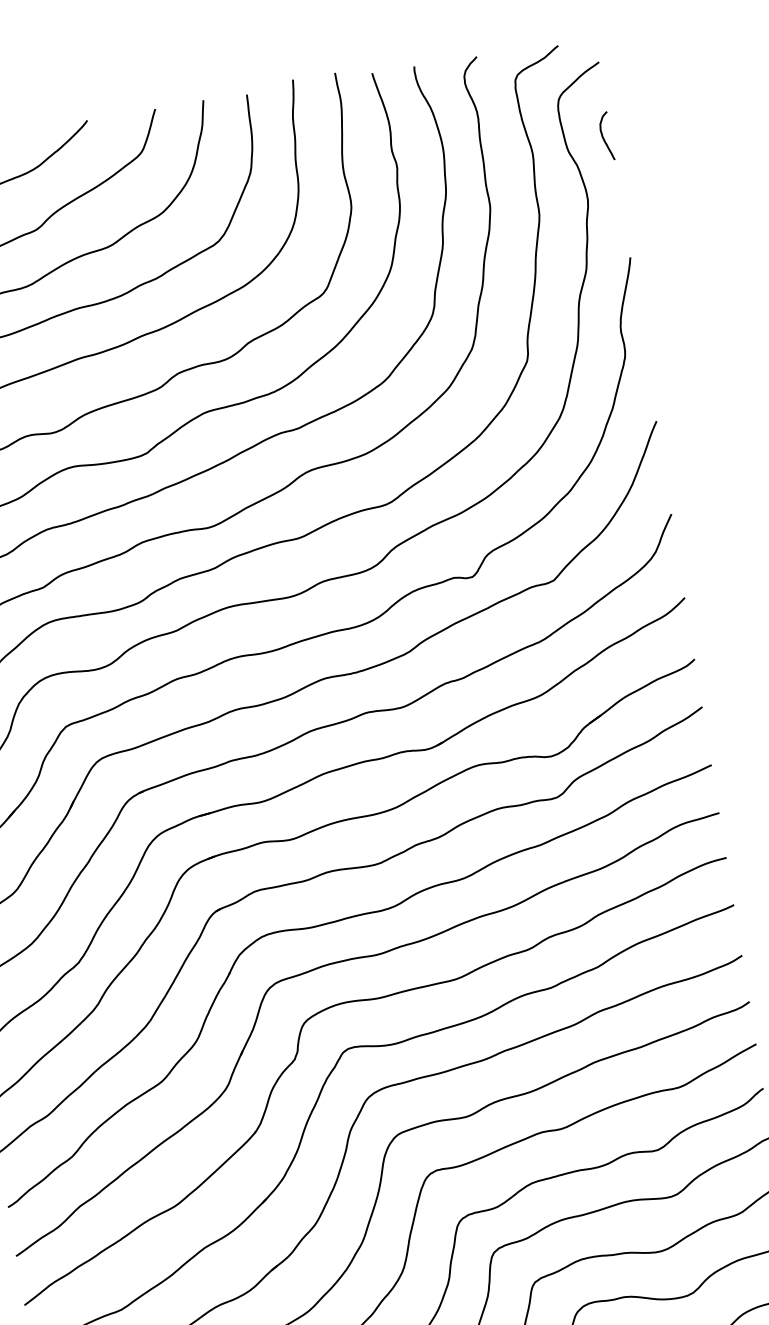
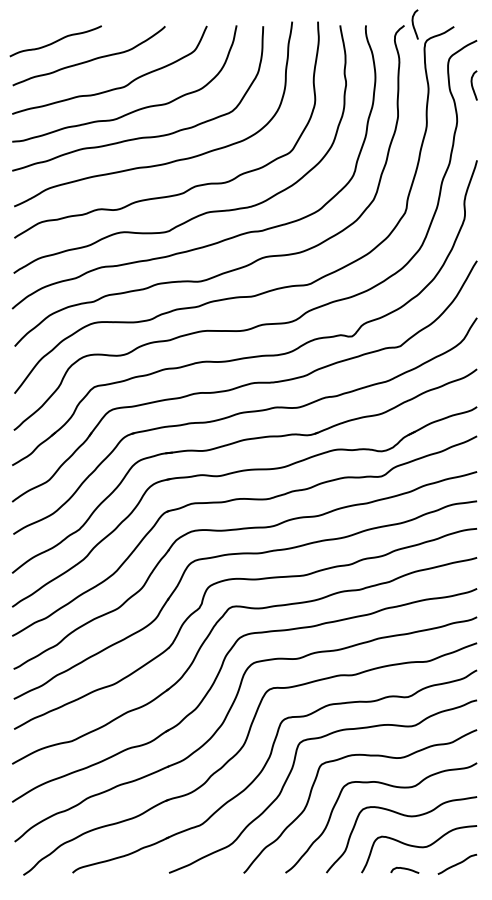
curve: (491, 52) -> (413, 24), added

